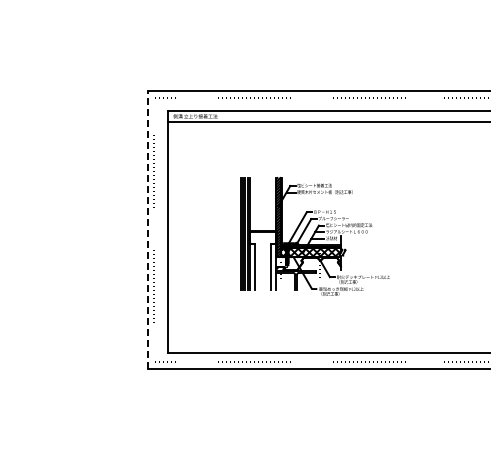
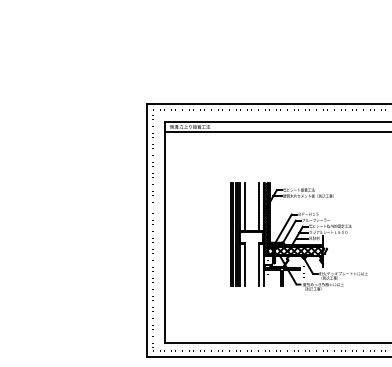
line: (255, 204) -> (244, 207), added
line: (271, 204) -> (259, 207), added
line: (147, 230) -> (146, 231), dashed -> solid

